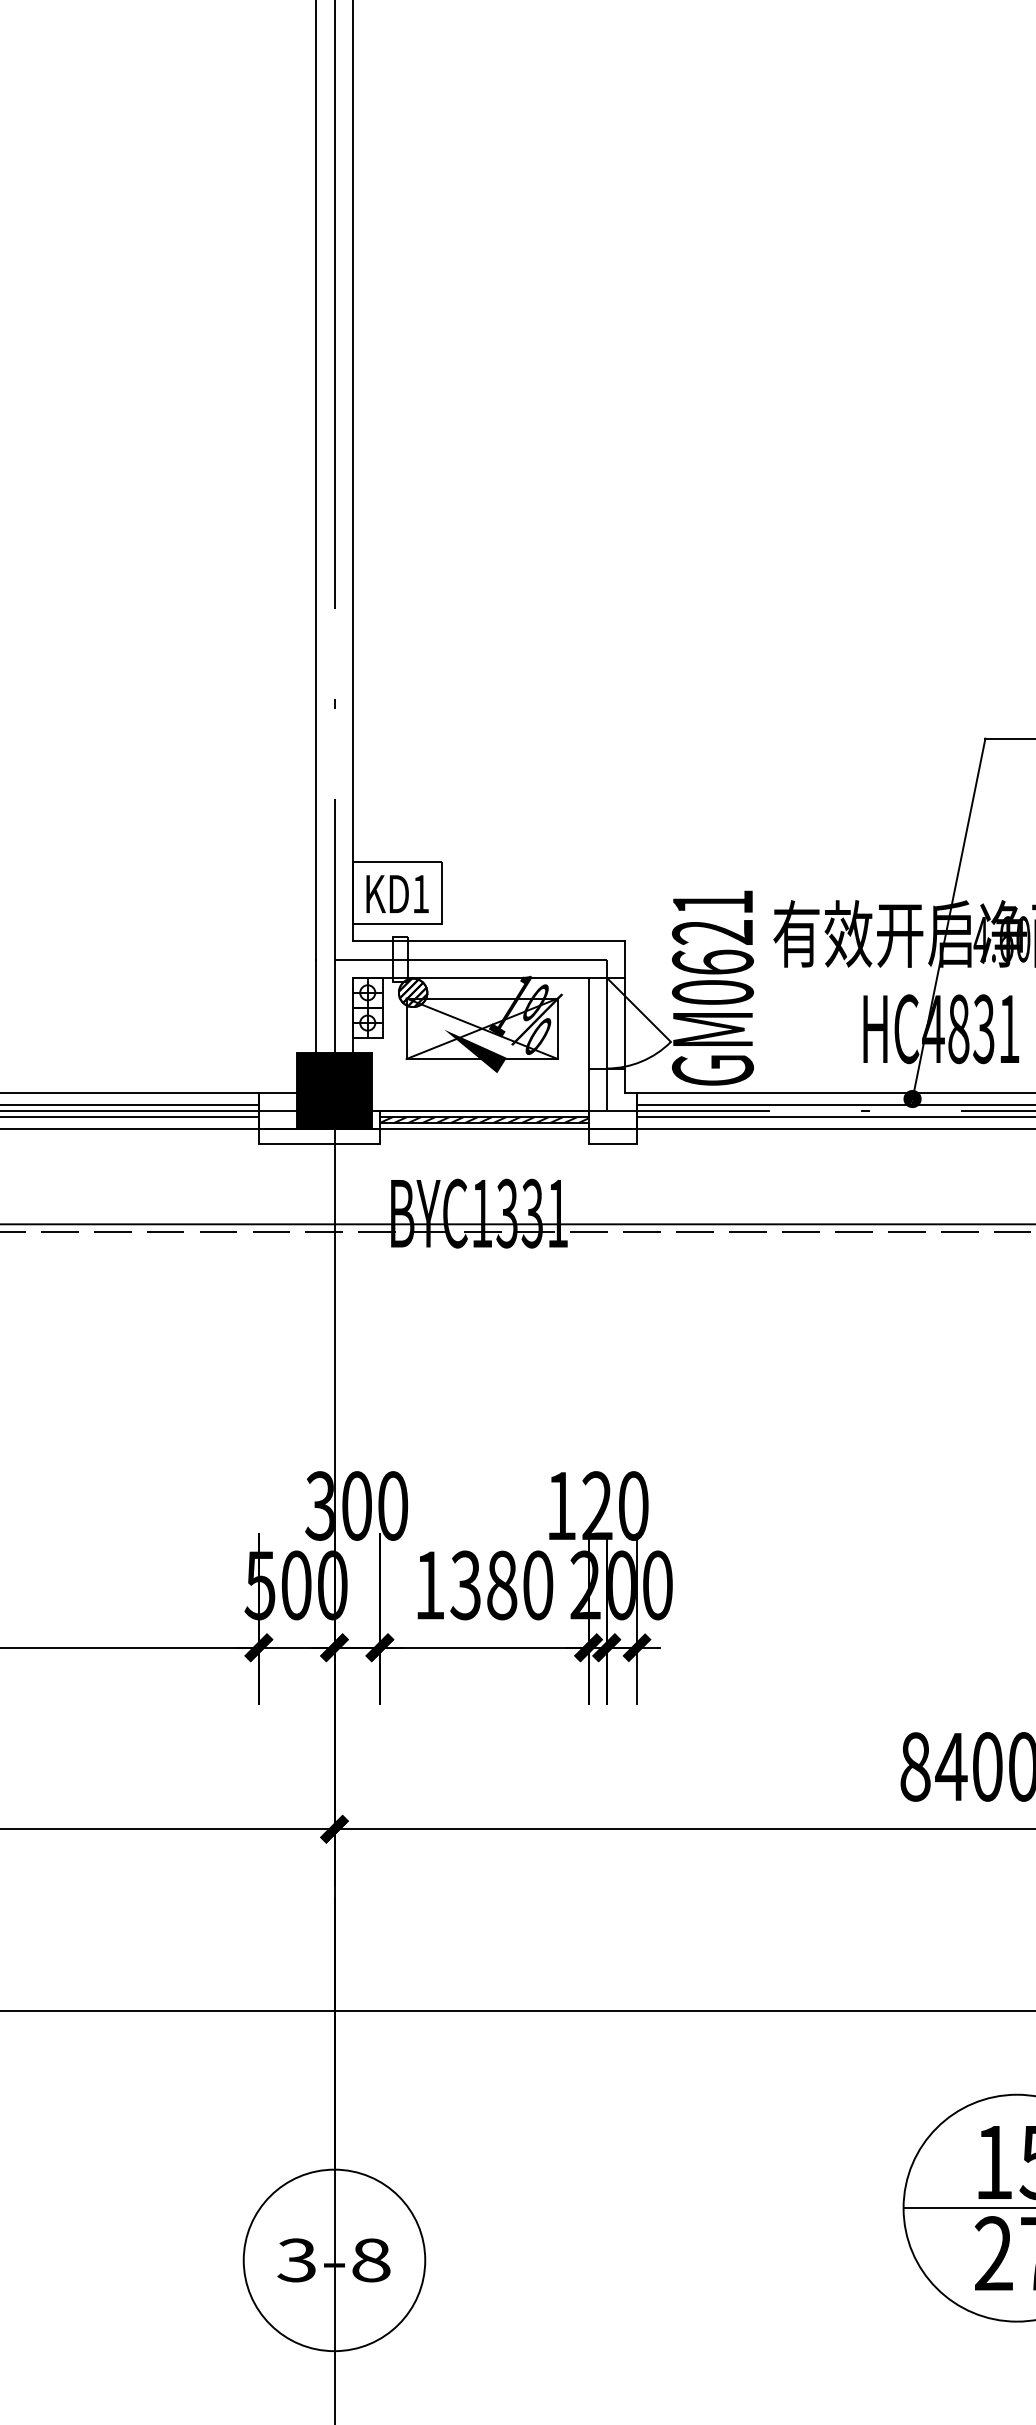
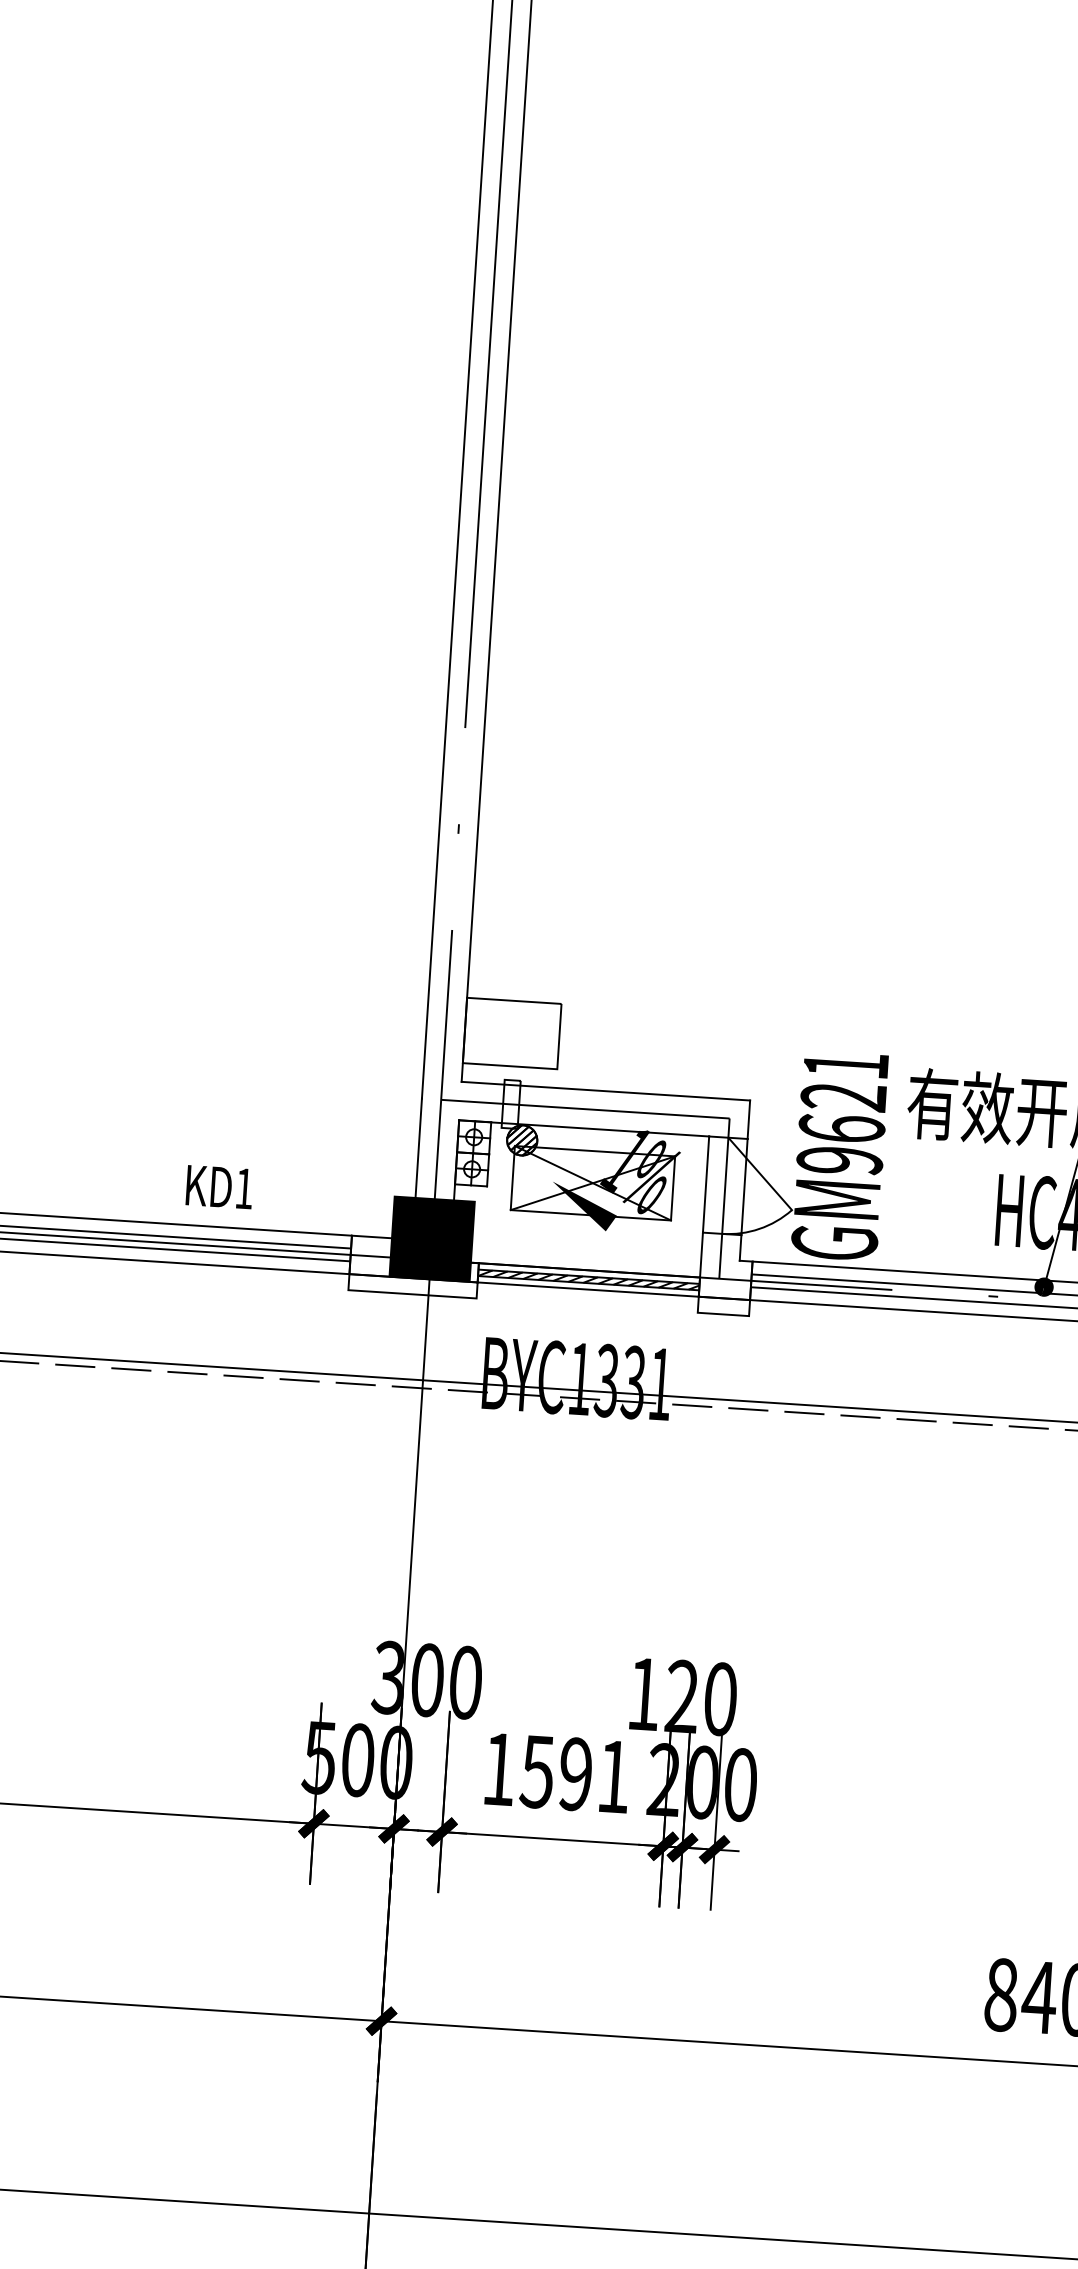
text: (397, 893) -> (219, 1186), moved
text: (712, 992) -> (839, 1160), GM0621 -> GM9621
text: (501, 1585) -> (575, 1774), 1380 -> 1591

